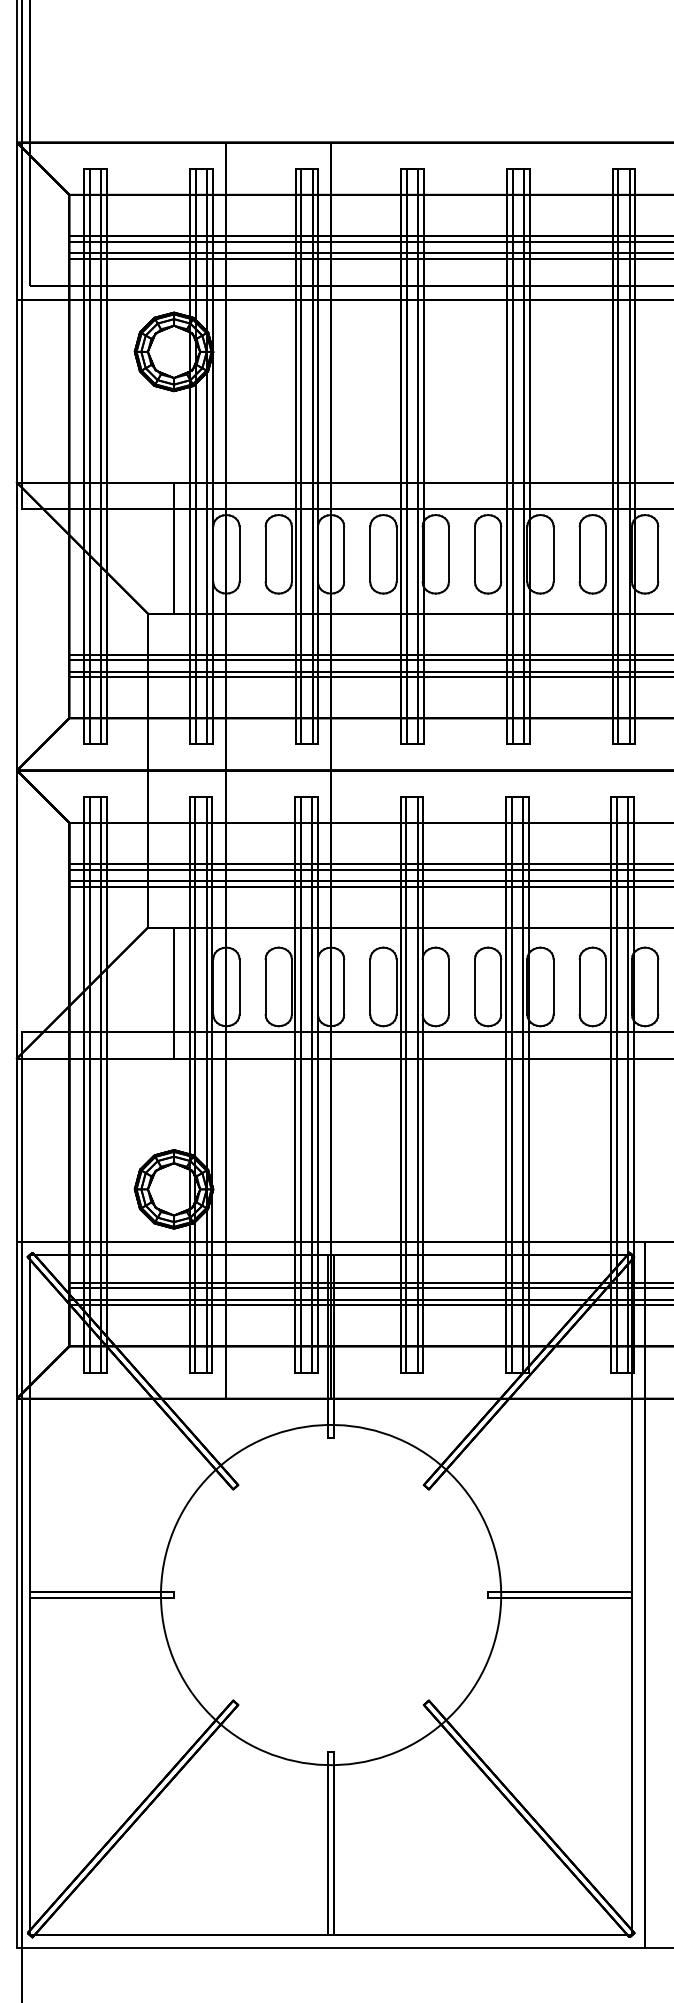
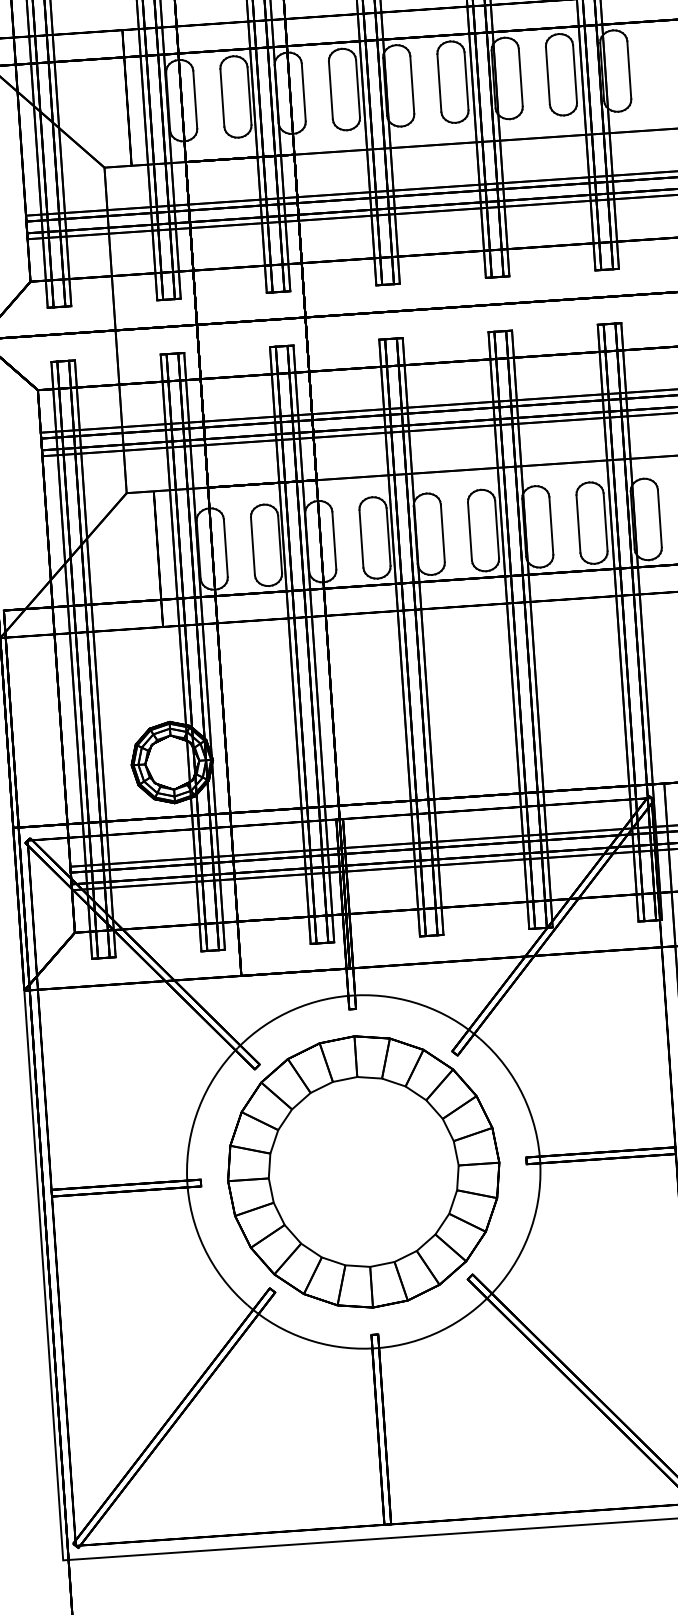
part: (330, 1594) -> (363, 1171), added

